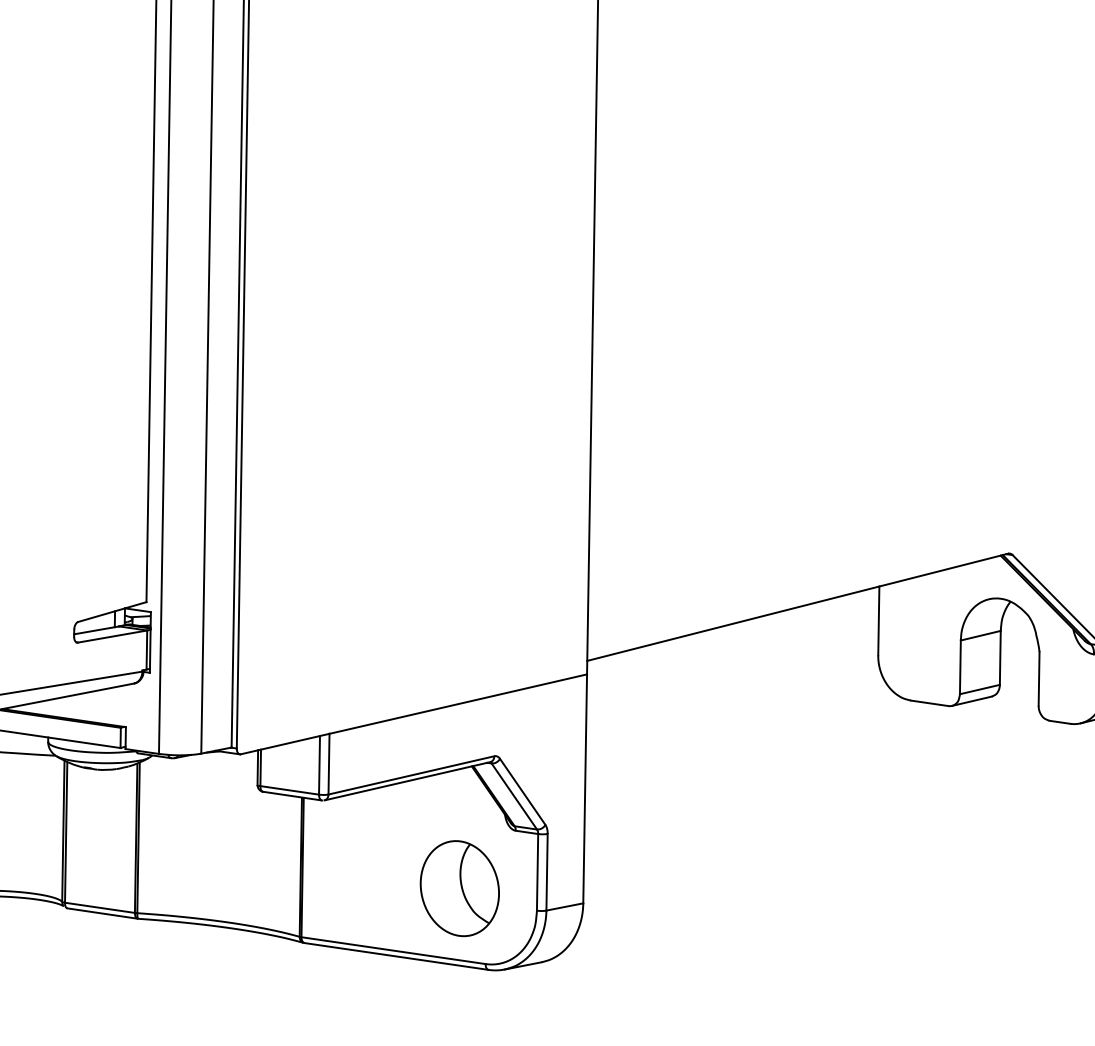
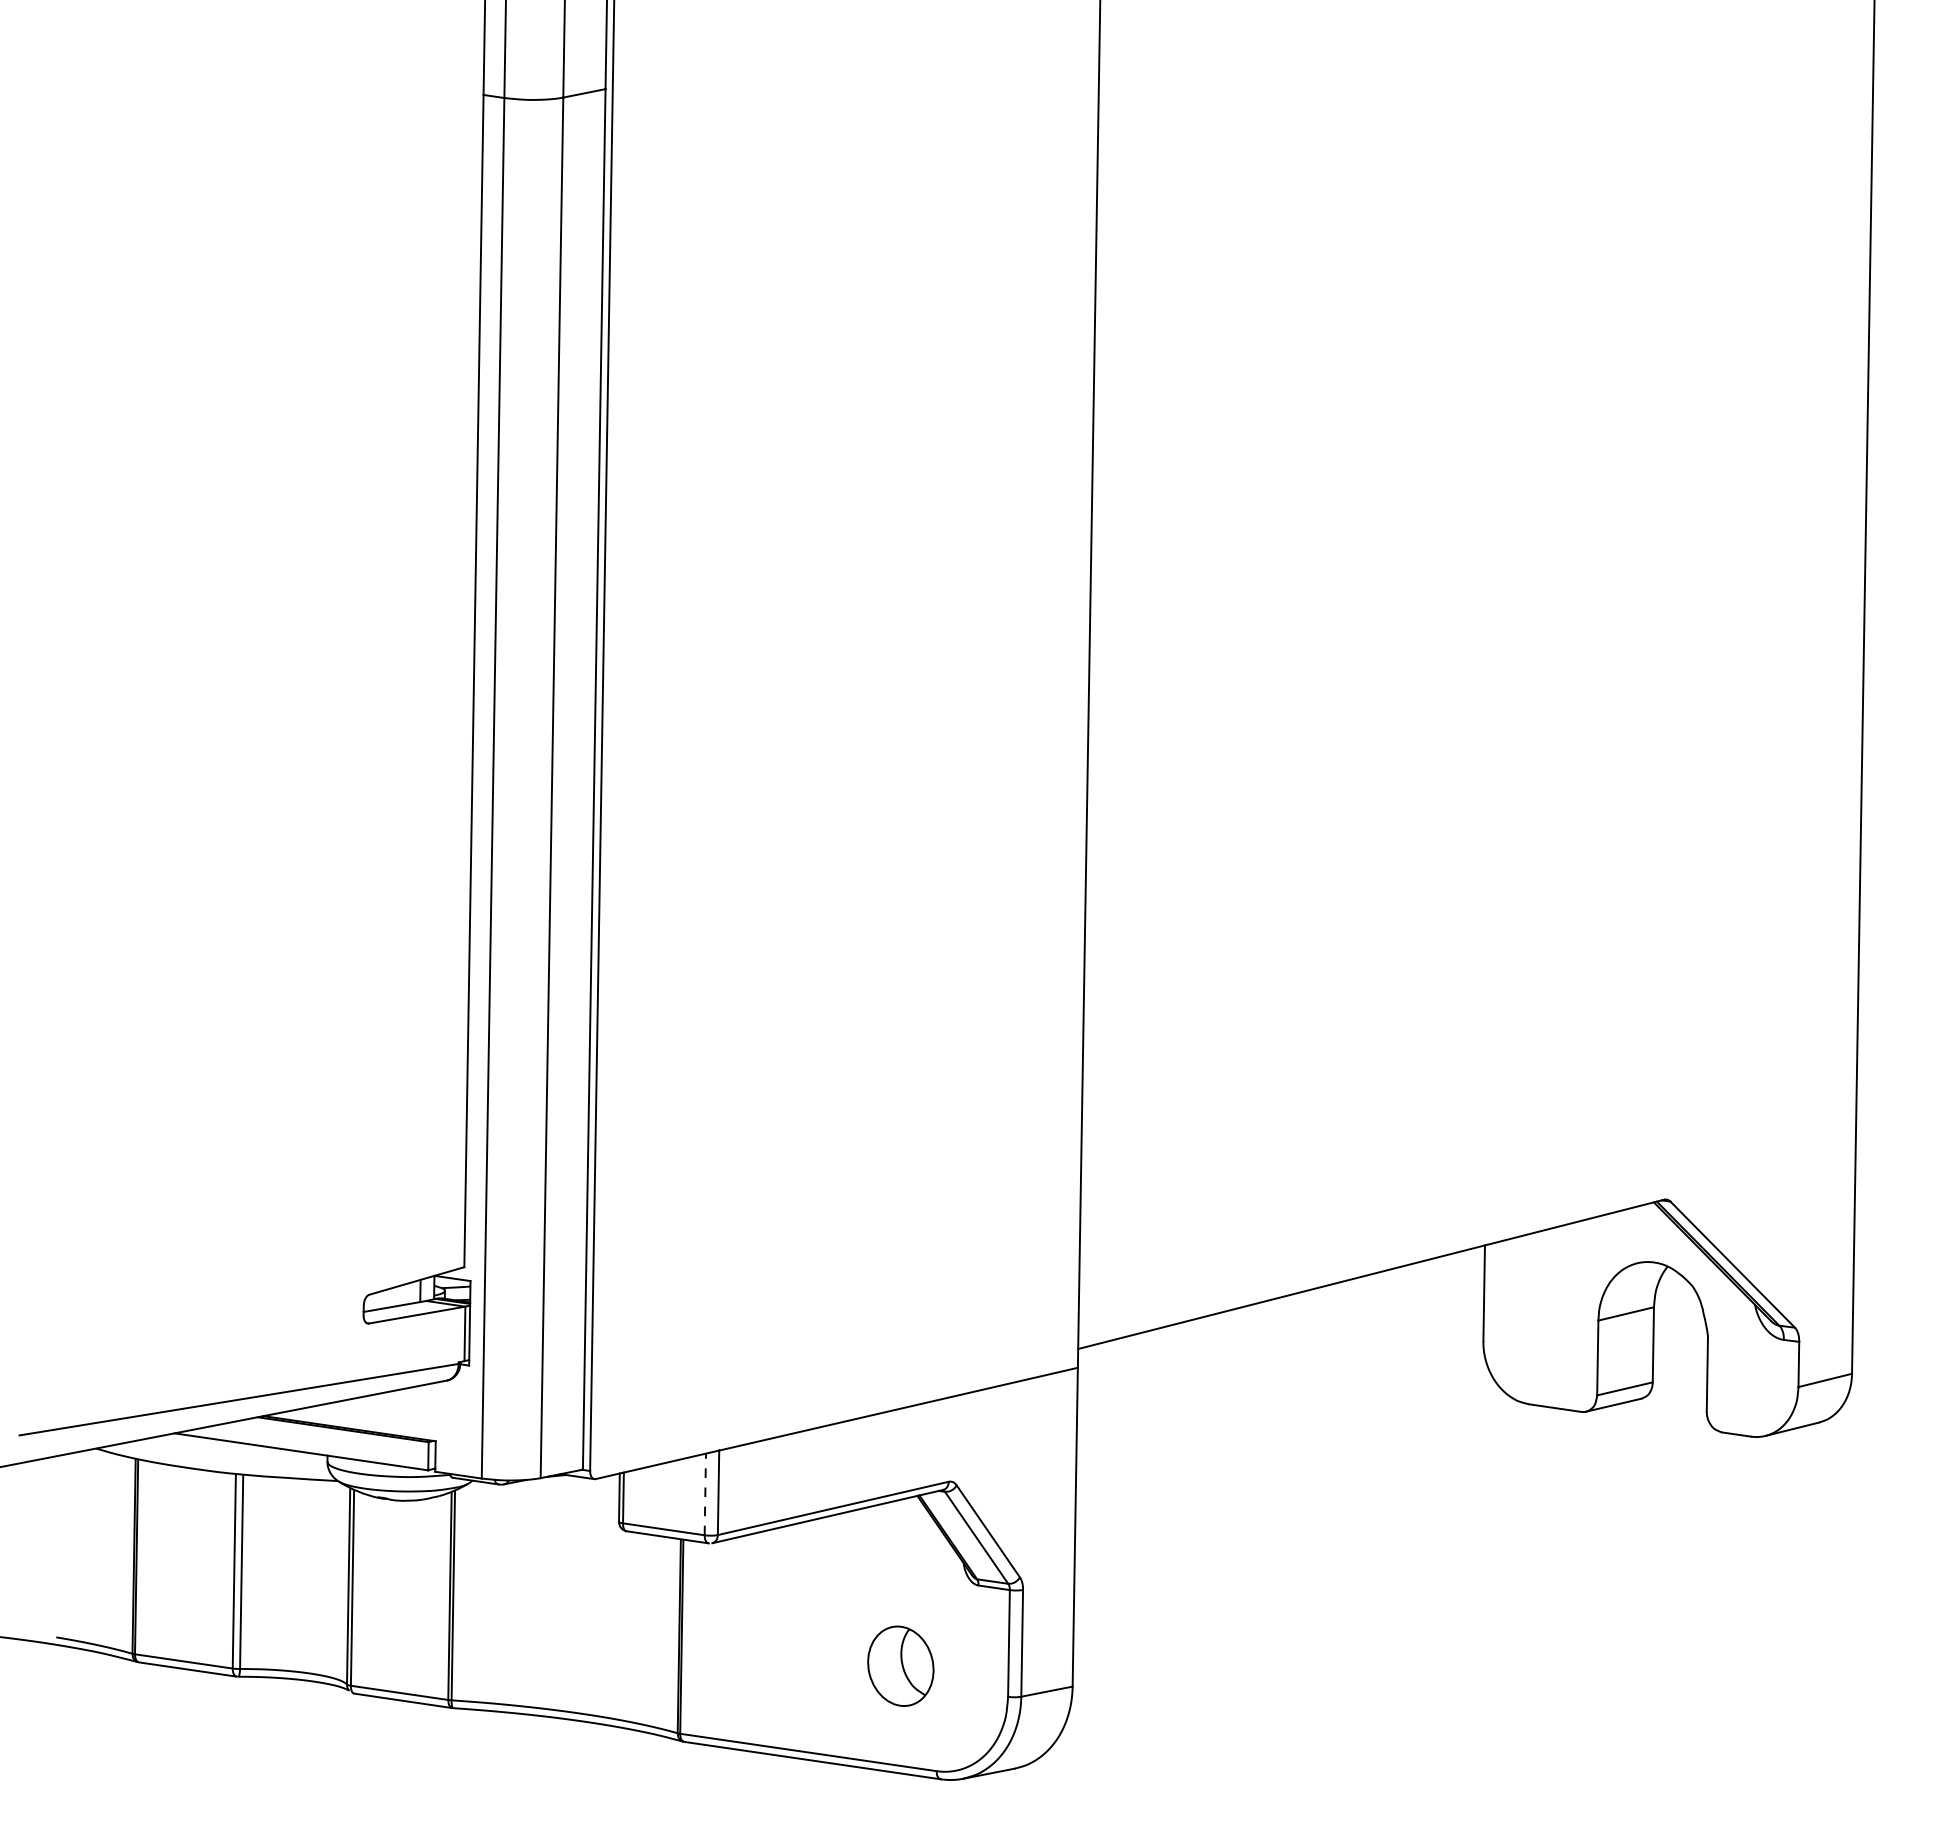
line: (319, 765) -> (705, 1494), solid -> dashed
part: (459, 888) -> (900, 1666), size x0.6

